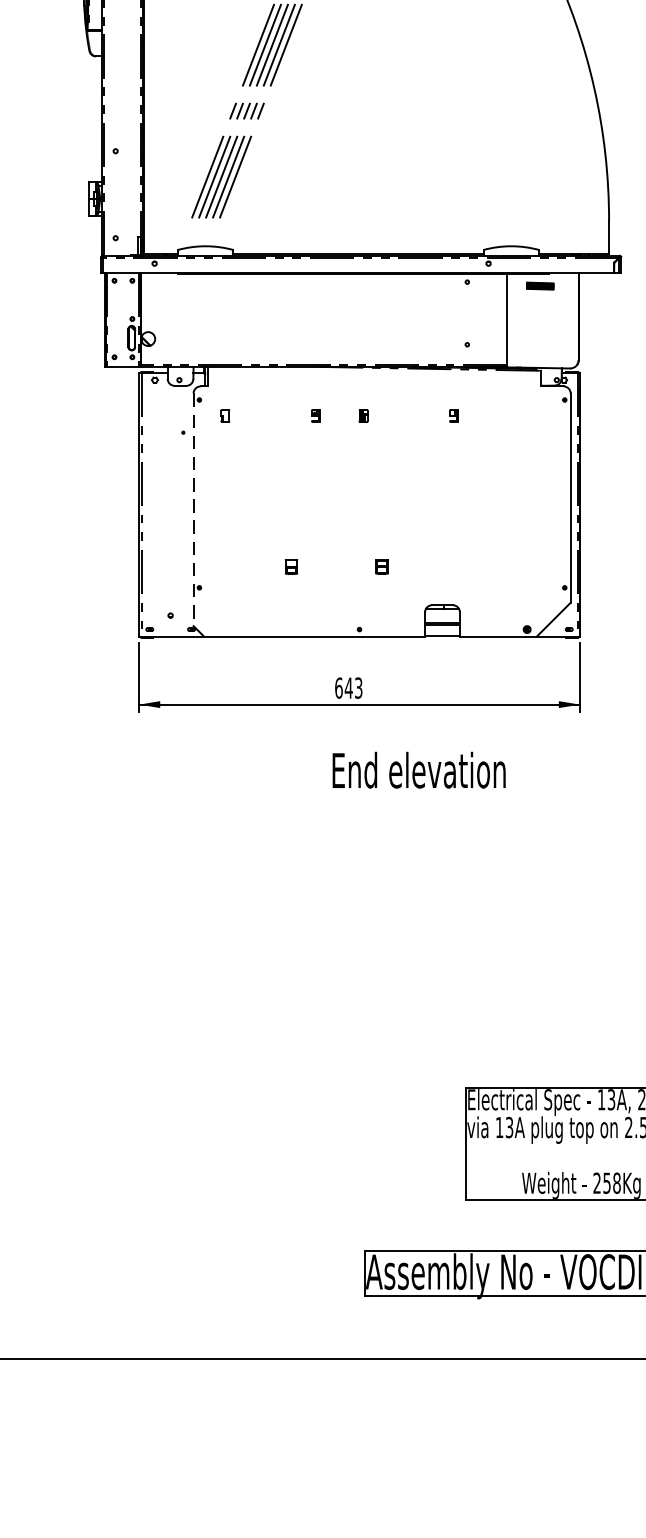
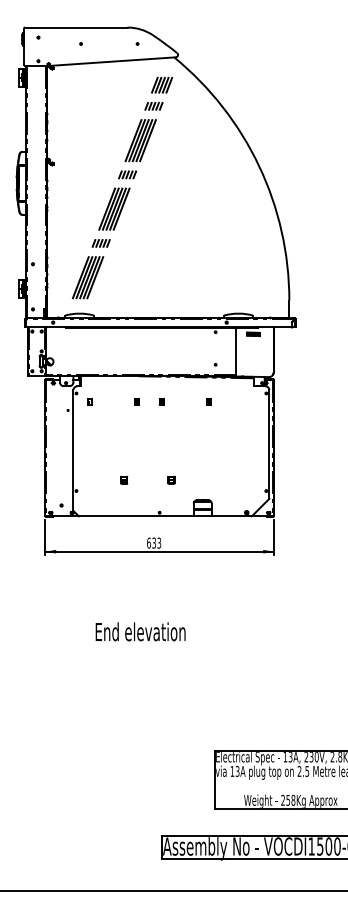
line: (193, 509) -> (73, 450), dashed -> solid
text: (349, 686) -> (154, 542), 643 -> 633
text: (418, 769) -> (140, 631), moved

